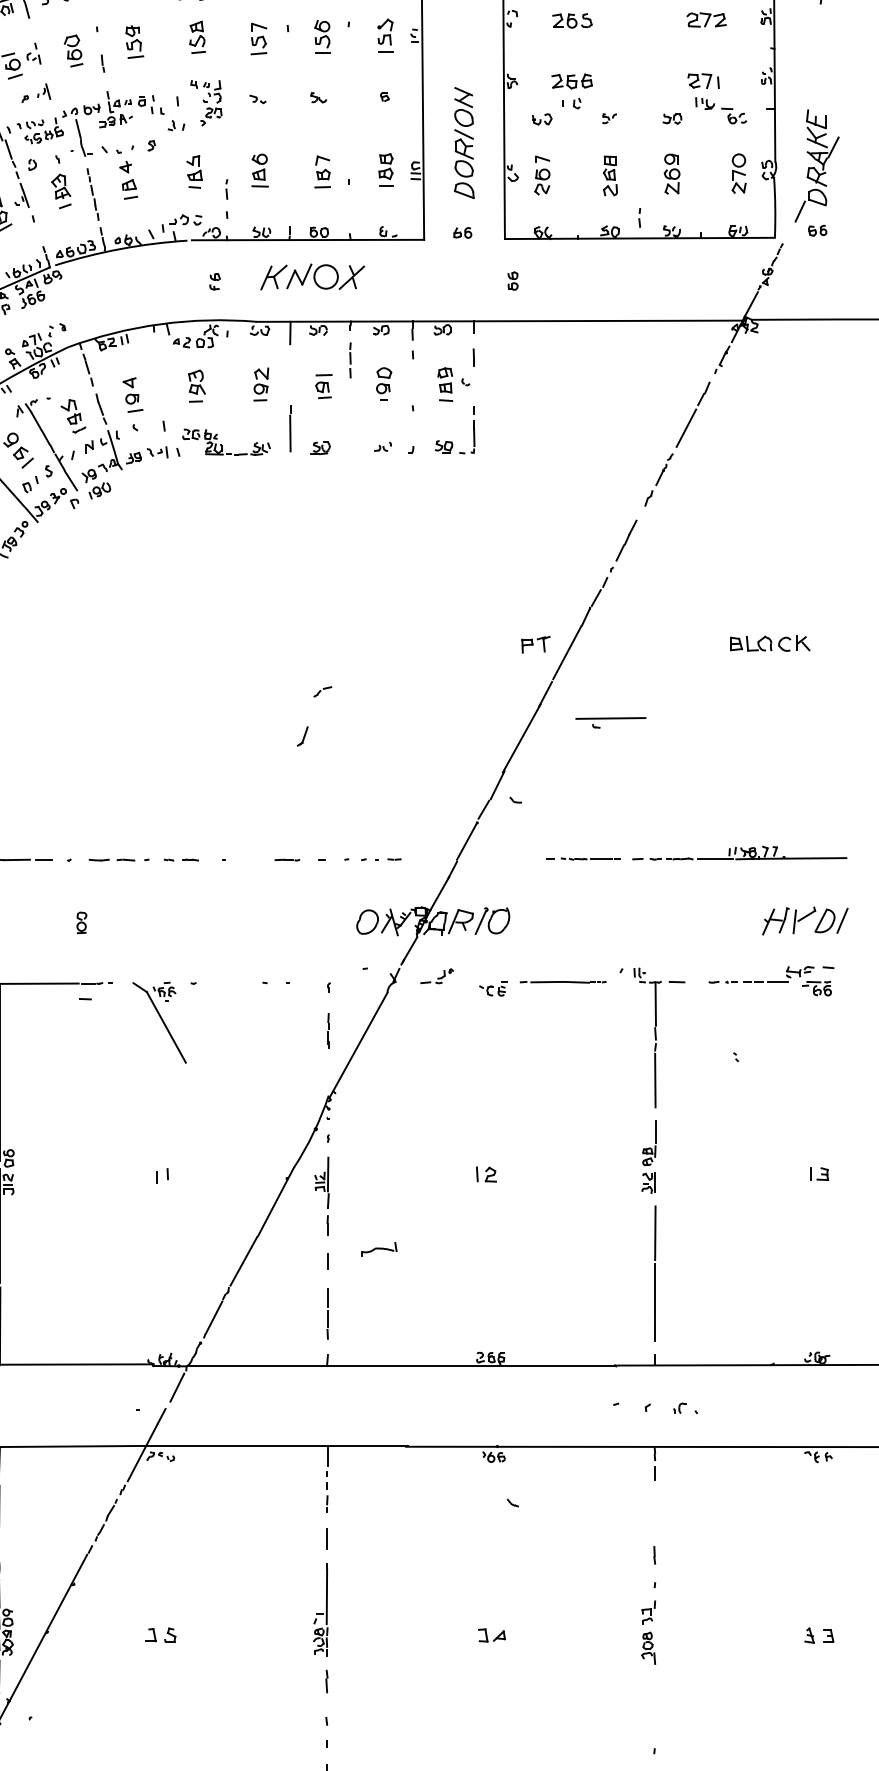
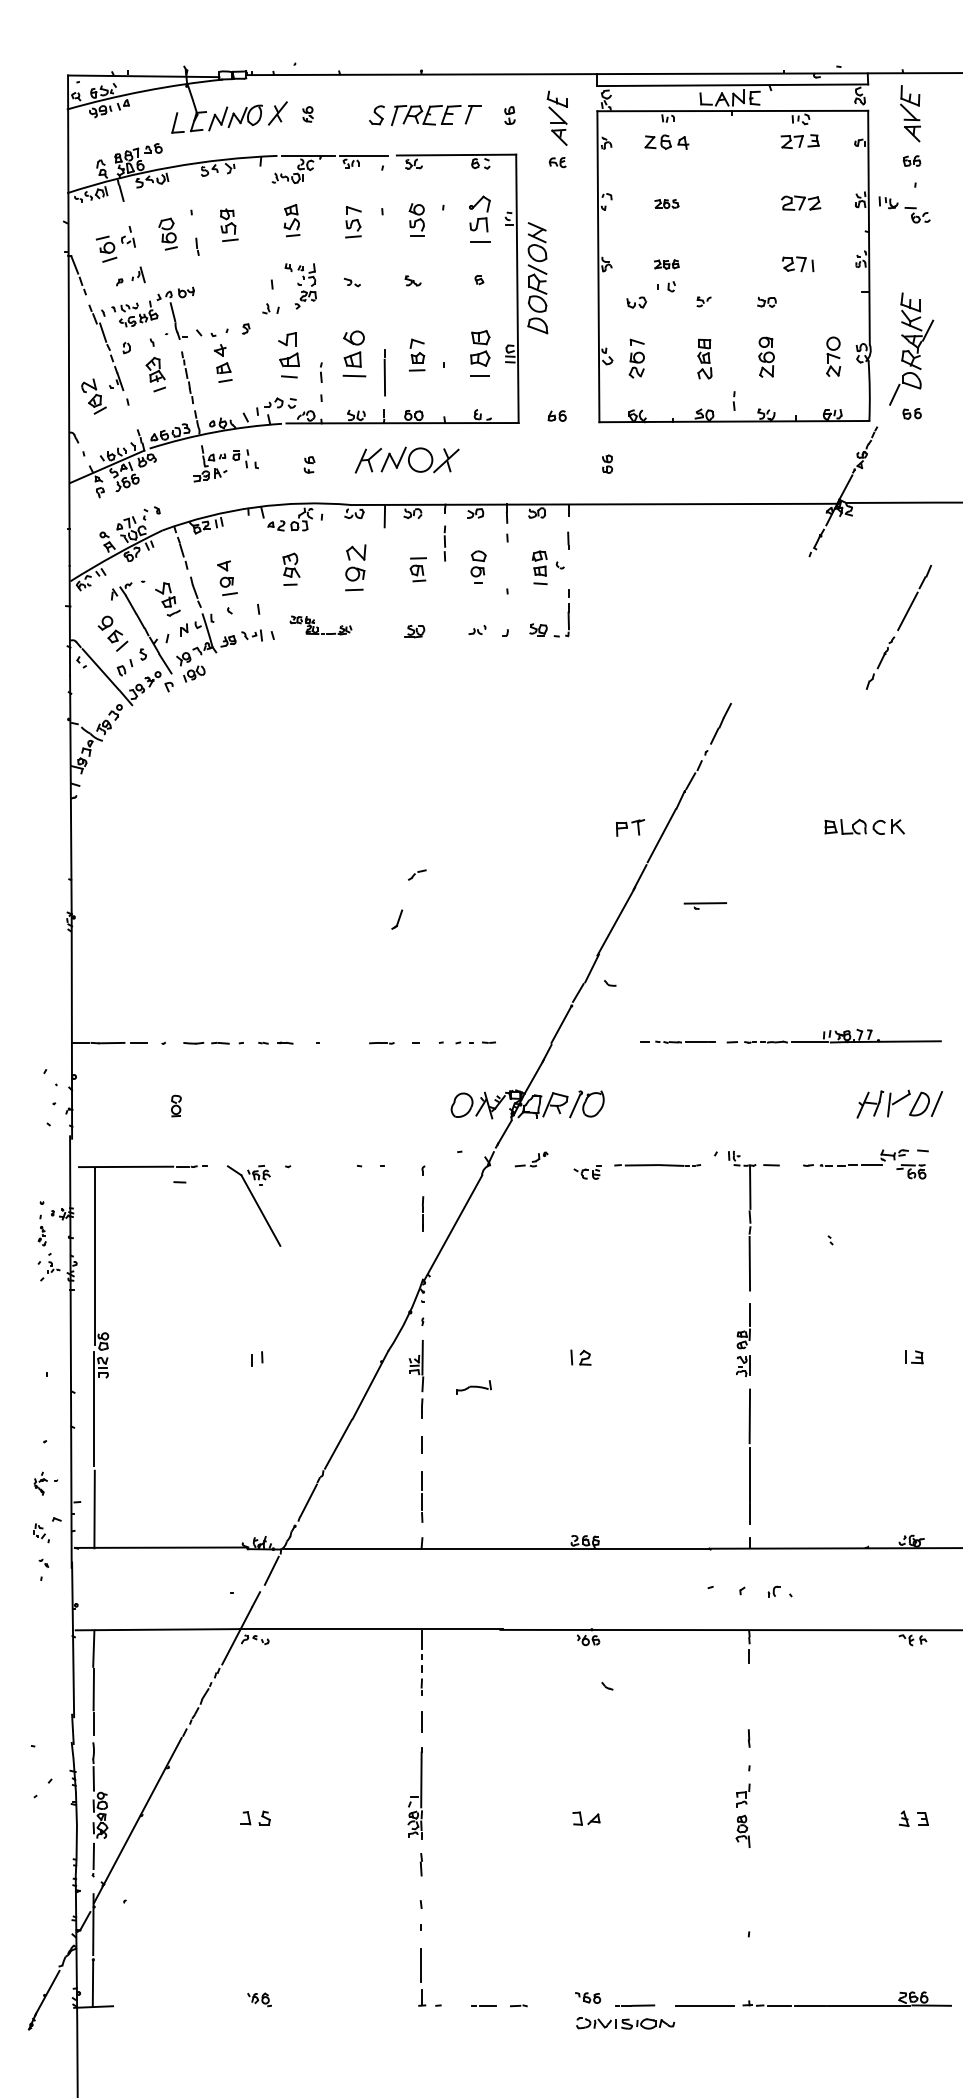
part: (572, 20) -> (666, 203), size x0.6
part: (385, 35) -> (479, 218), size x1.4
part: (572, 81) -> (666, 264), size x0.6
part: (131, 109) -> (225, 463), moved
part: (721, 110) -> (904, 209), moved
part: (464, 143) -> (537, 278), moved
part: (386, 169) -> (480, 352), size x1.4
part: (260, 170) -> (354, 353), size x1.4
part: (194, 171) -> (288, 354), size x1.4
part: (261, 384) -> (355, 567), size x1.4
line: (290, 428) -> (384, 372), moved
part: (226, 442) -> (320, 625), size x0.7
part: (677, 443) -> (898, 626), moved
part: (611, 722) -> (705, 905), size x0.6
part: (379, 1249) -> (473, 1387), moved

